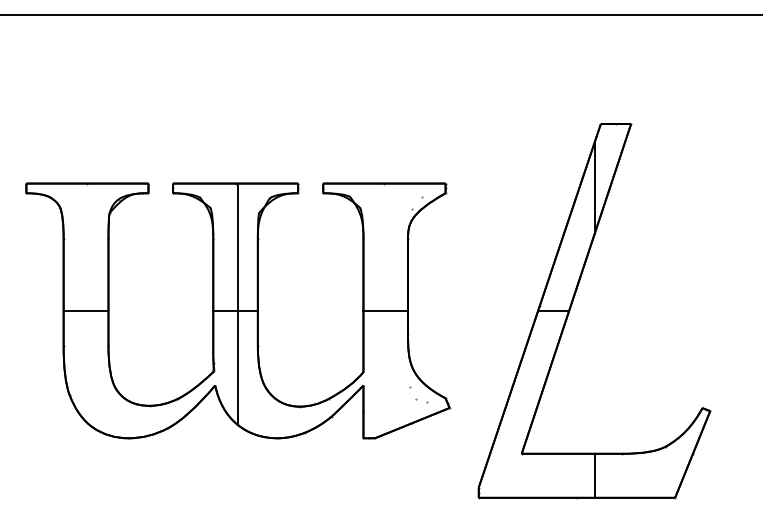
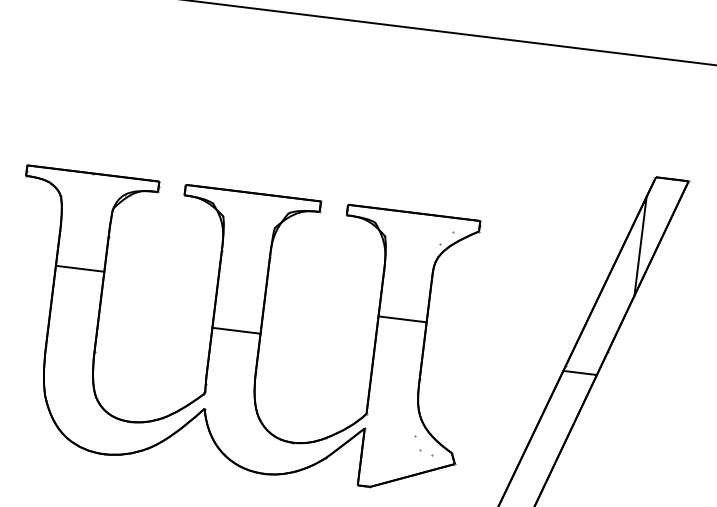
line: (238, 304) -> (240, 324), removed
line: (85, 310) -> (79, 268), moved
line: (385, 310) -> (402, 318), moved

